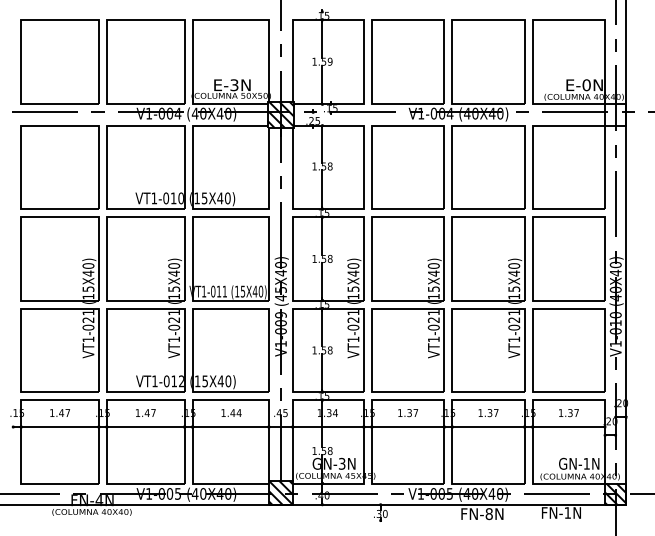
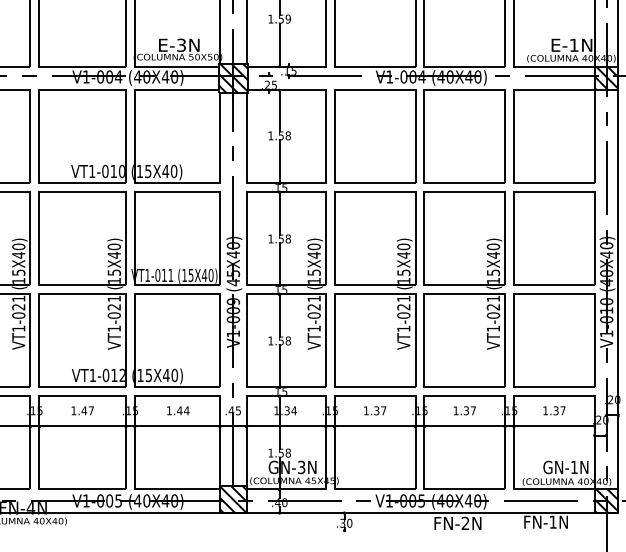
text: (586, 85) -> (574, 45), E-0N -> E-1N
hatch: (615, 114) -> (606, 77), added
text: (488, 514) -> (464, 523), FN-8N -> FN-2N

